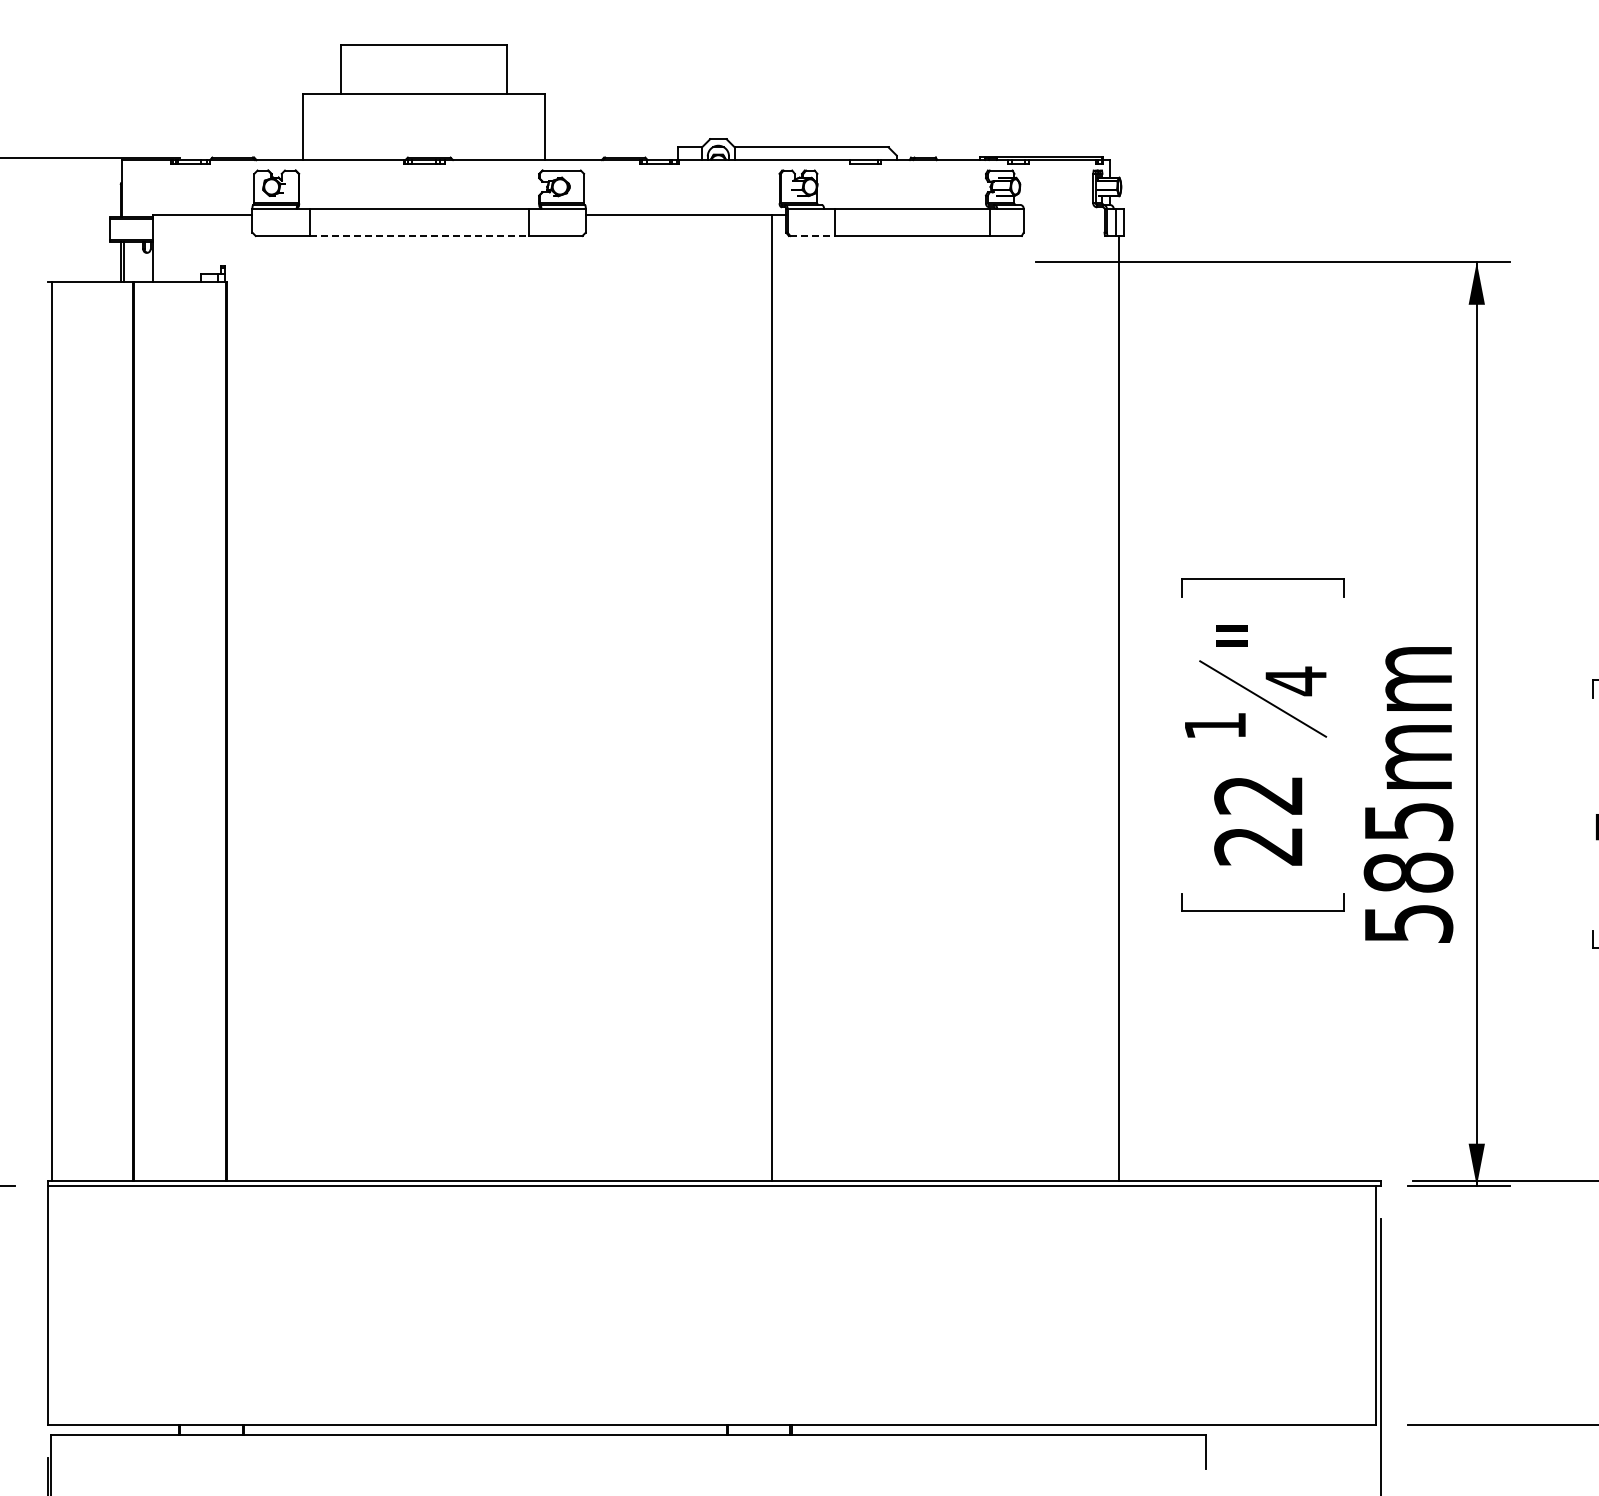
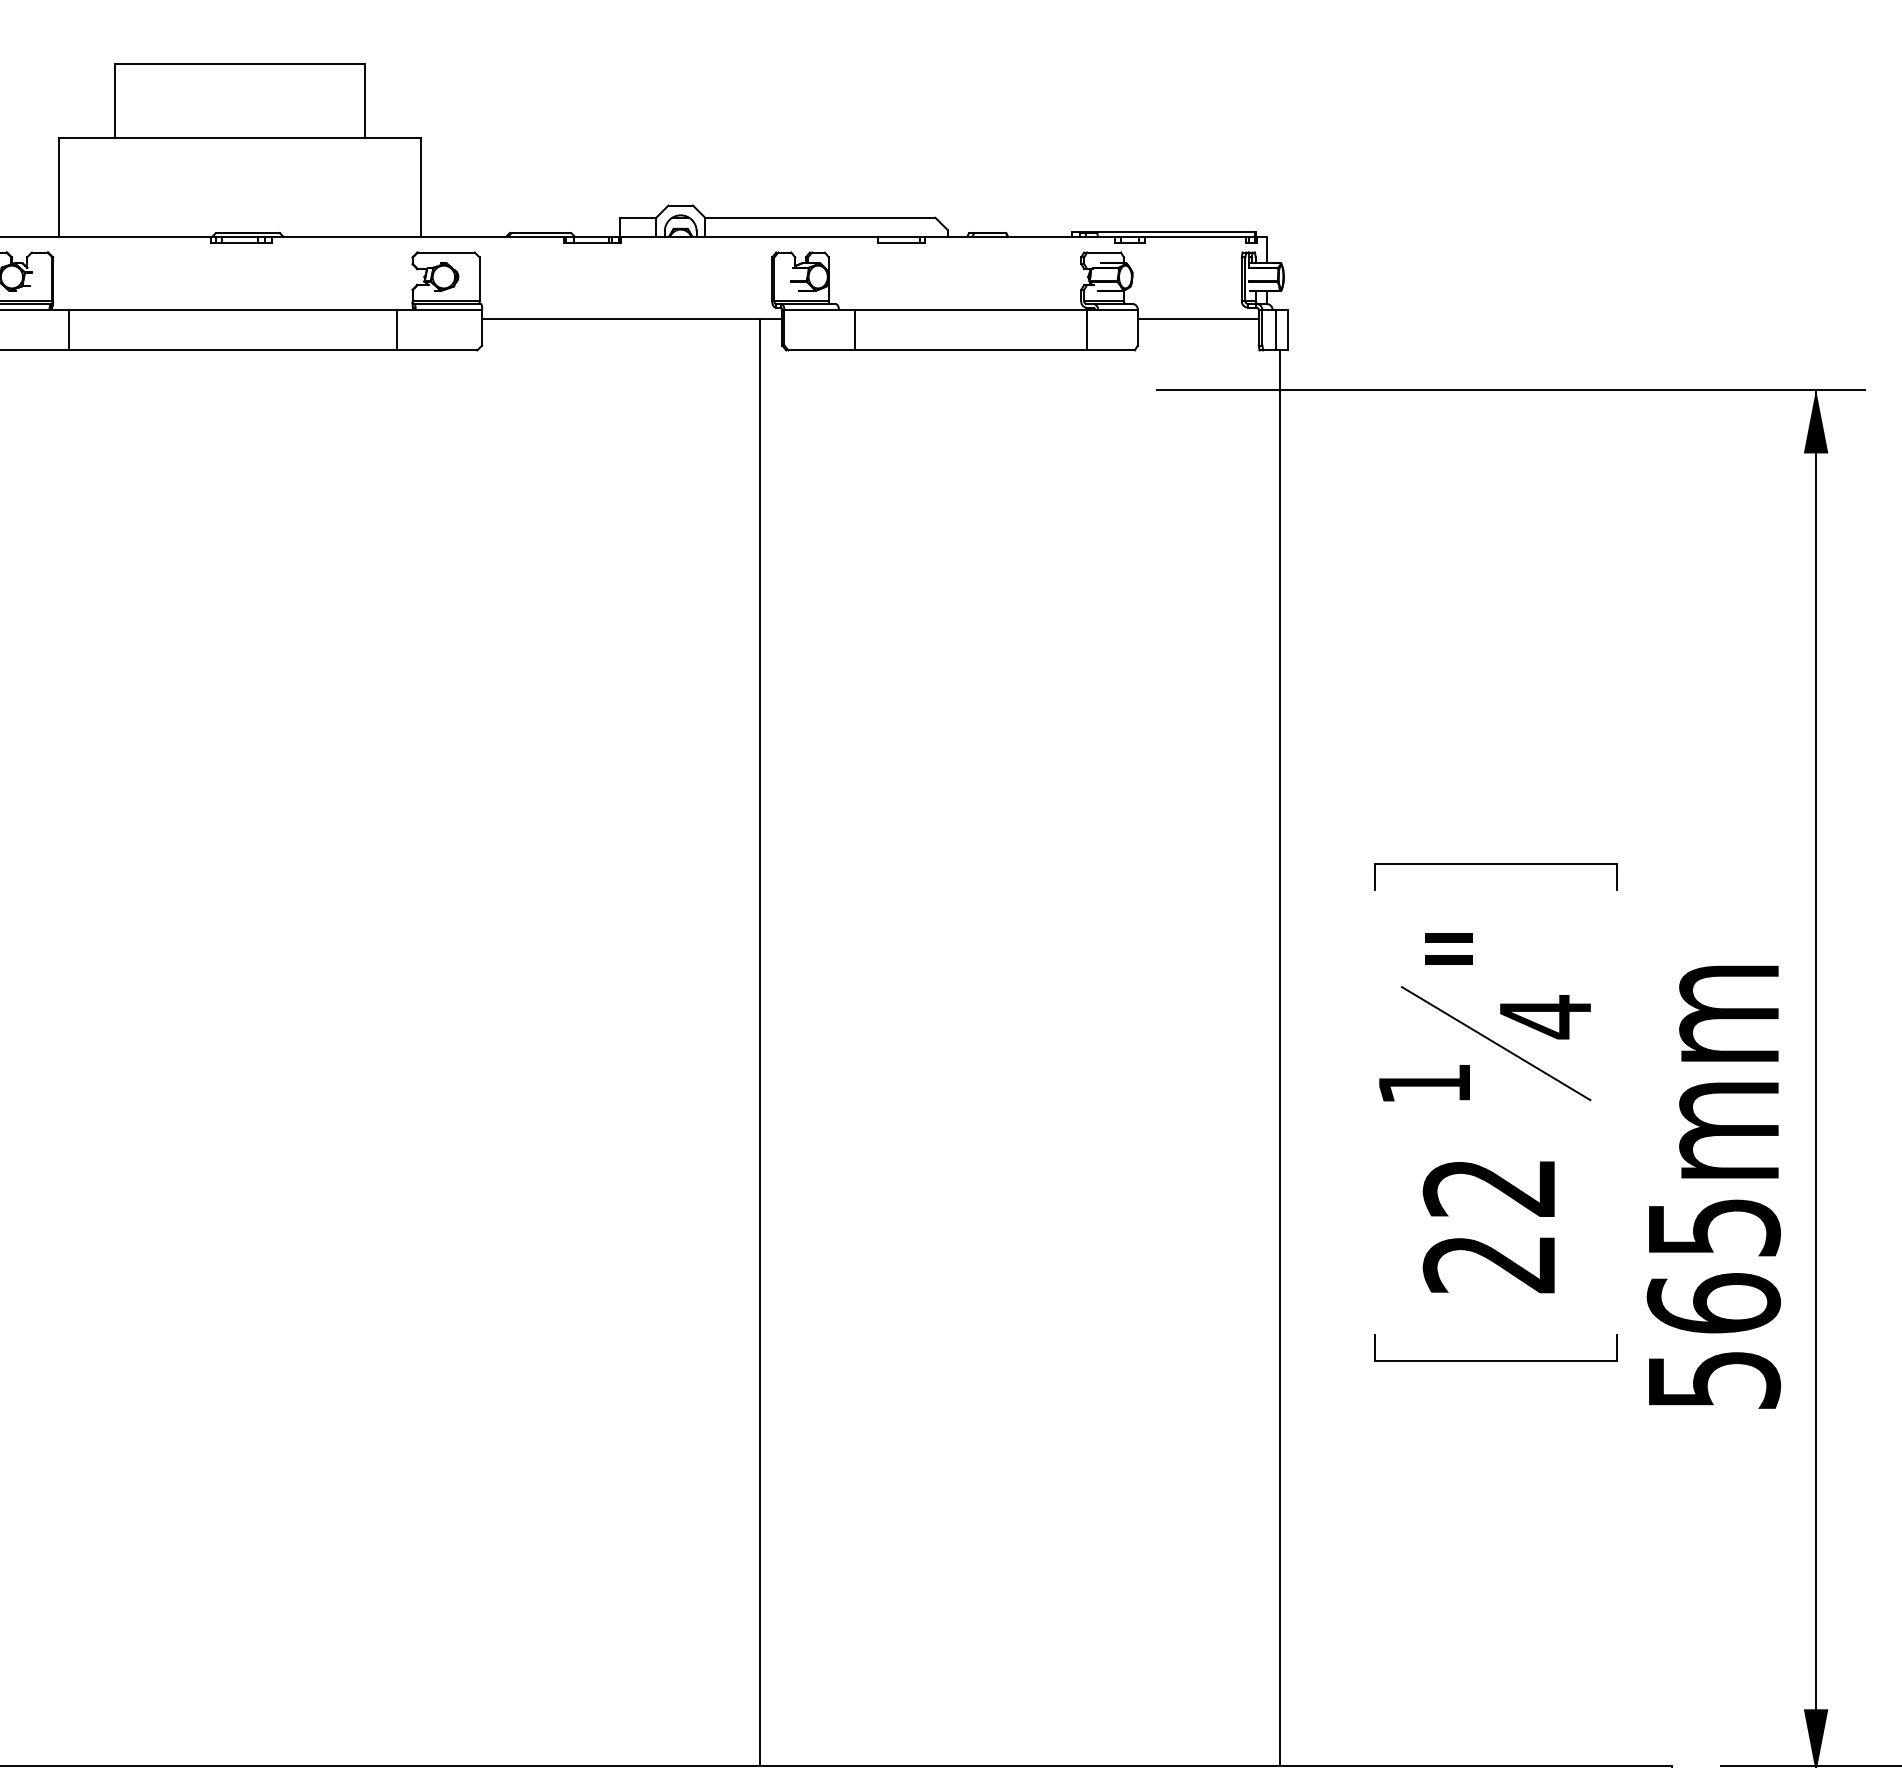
line: (1063, 215) -> (1197, 319), added
line: (419, 235) -> (233, 349), dashed -> solid
line: (812, 235) -> (821, 349), dashed -> solid
text: (1408, 872) -> (1713, 1303), 585mm -> 565mm

